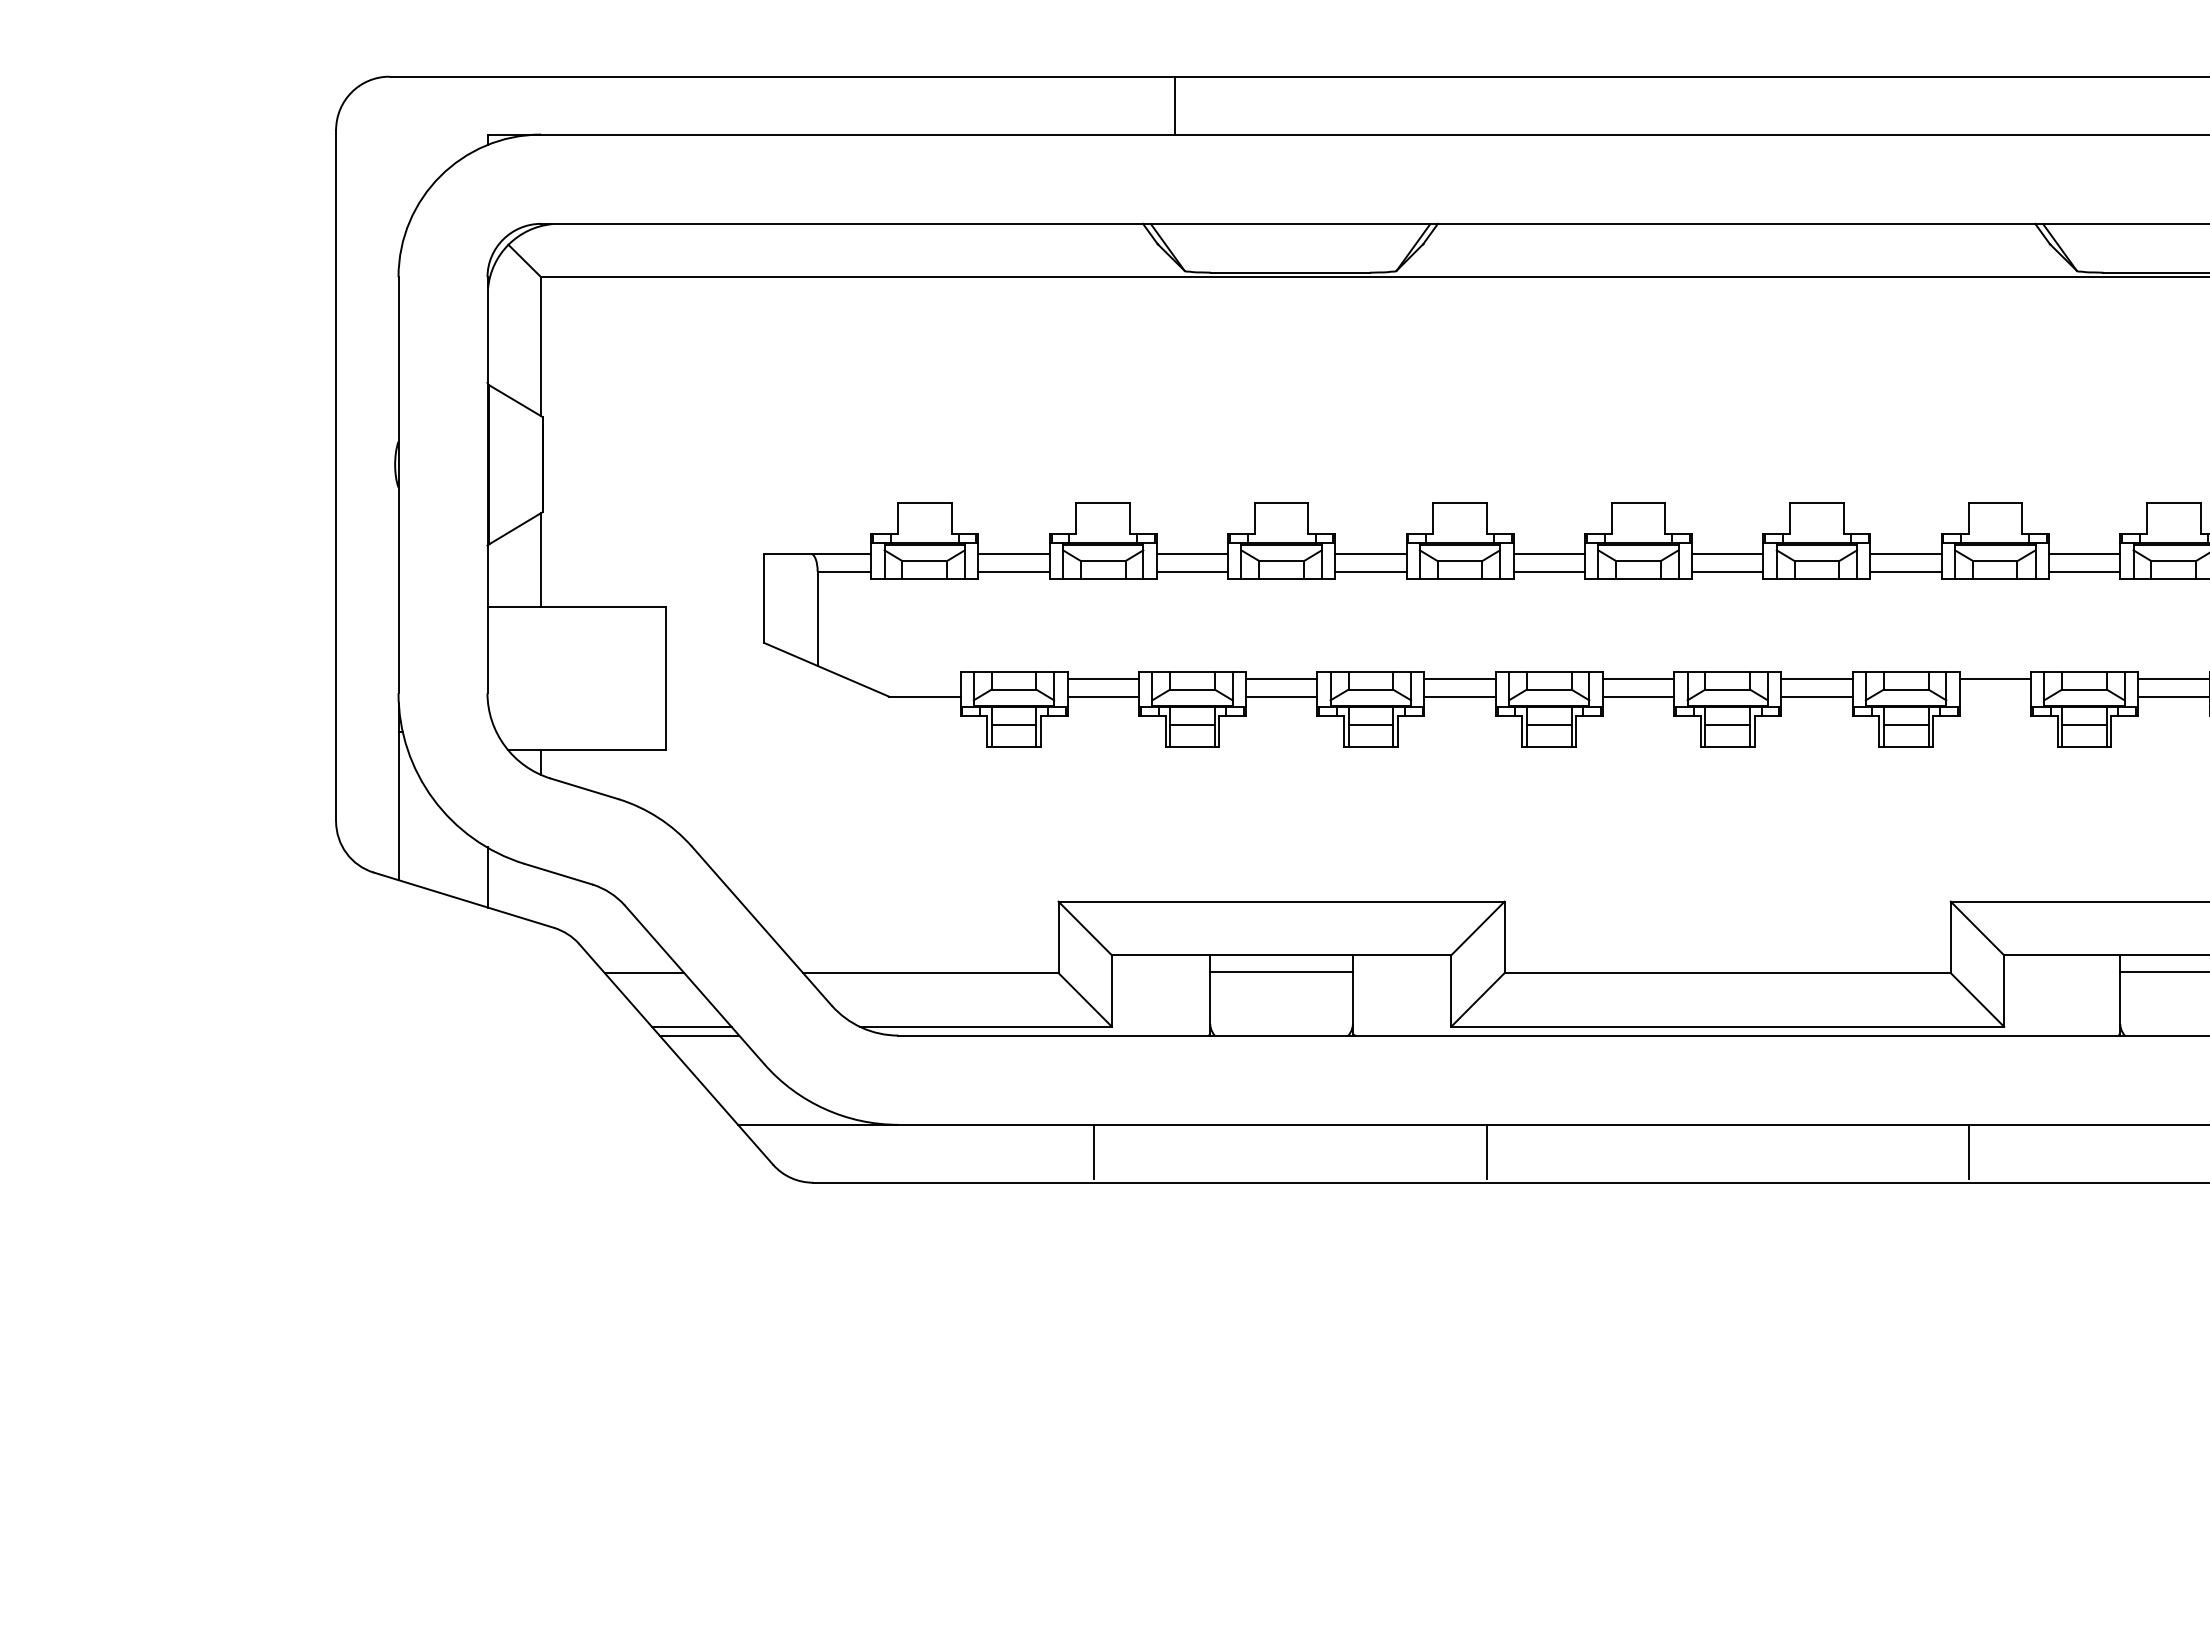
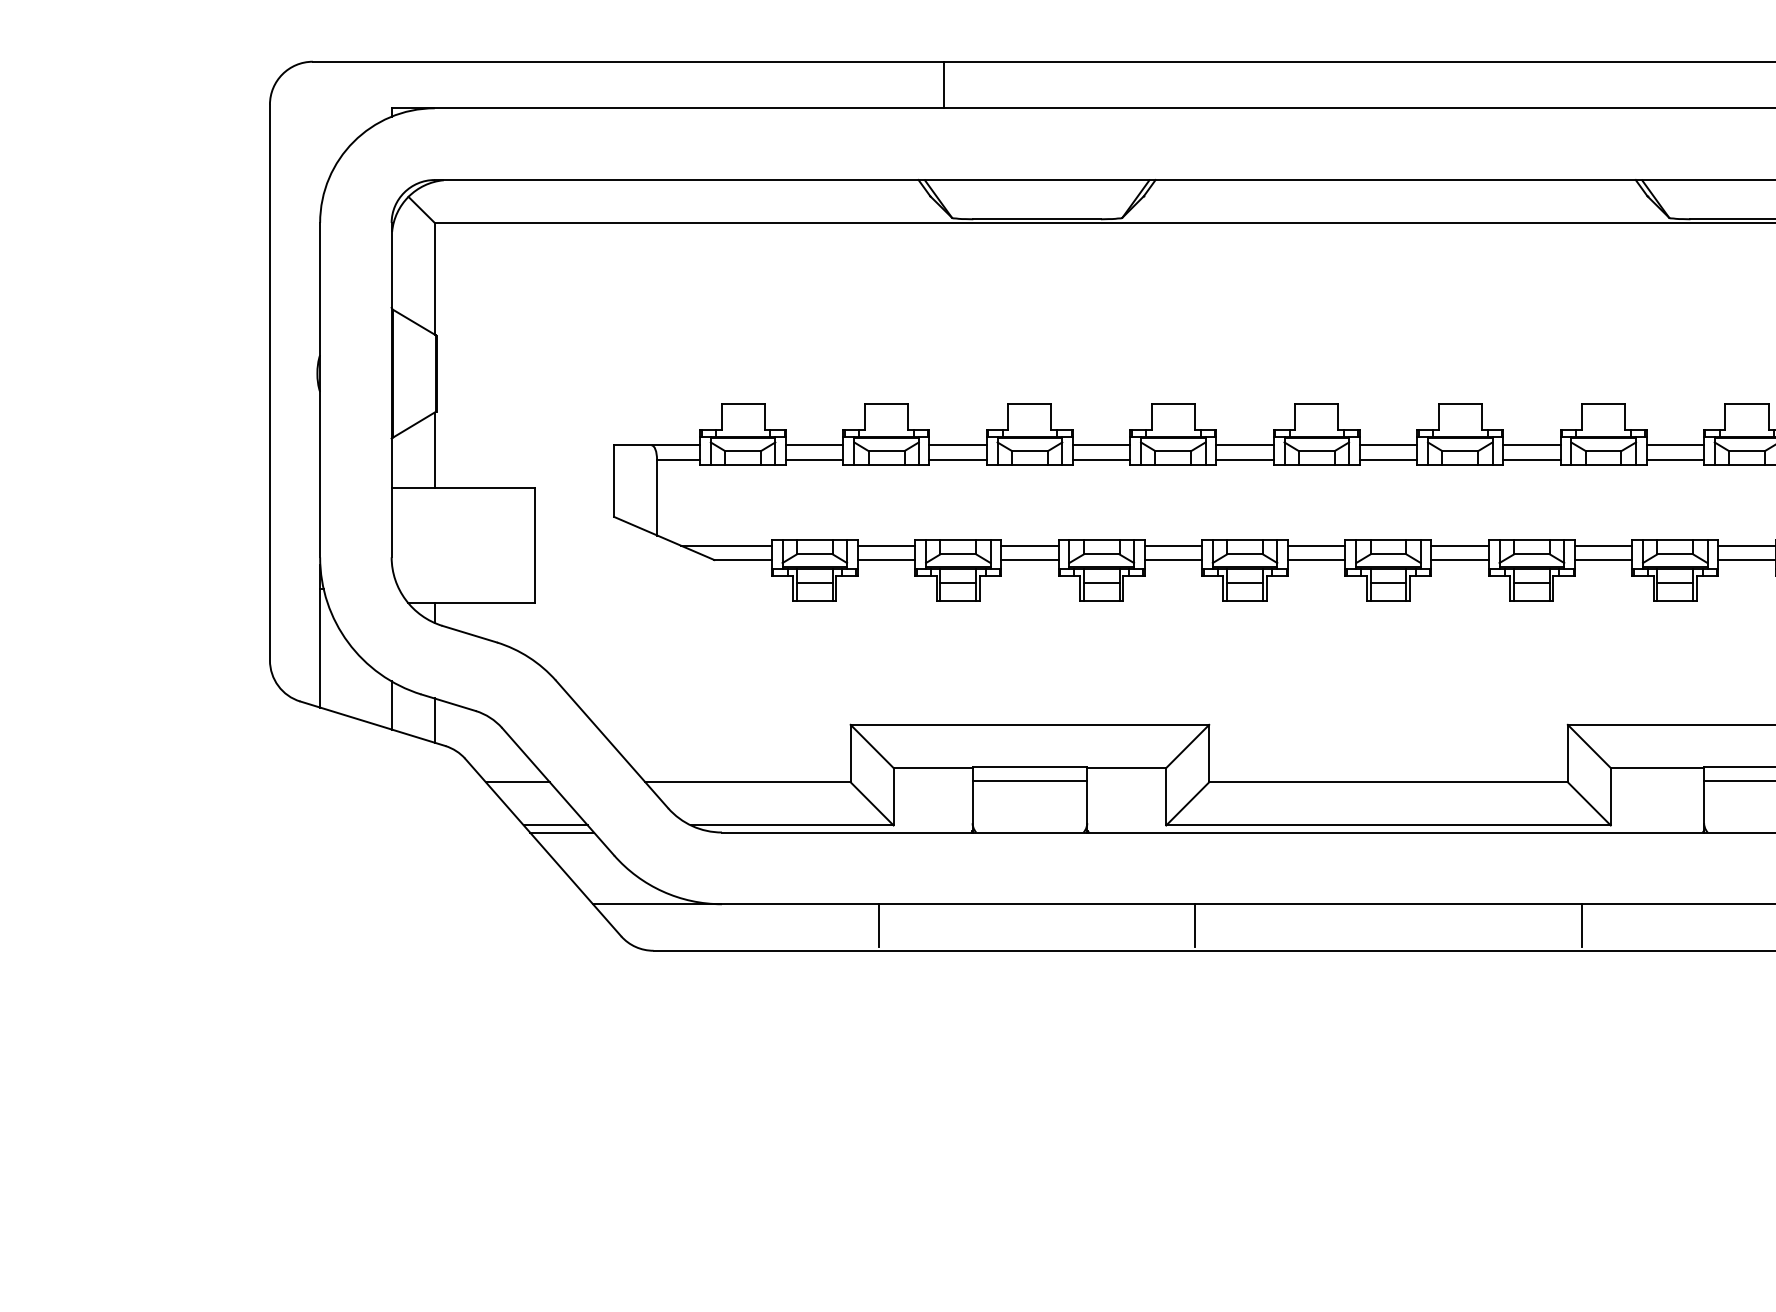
line: (903, 678) -> (726, 545), added
line: (1995, 696) -> (1603, 559), added
line: (541, 896) -> (435, 720), added

